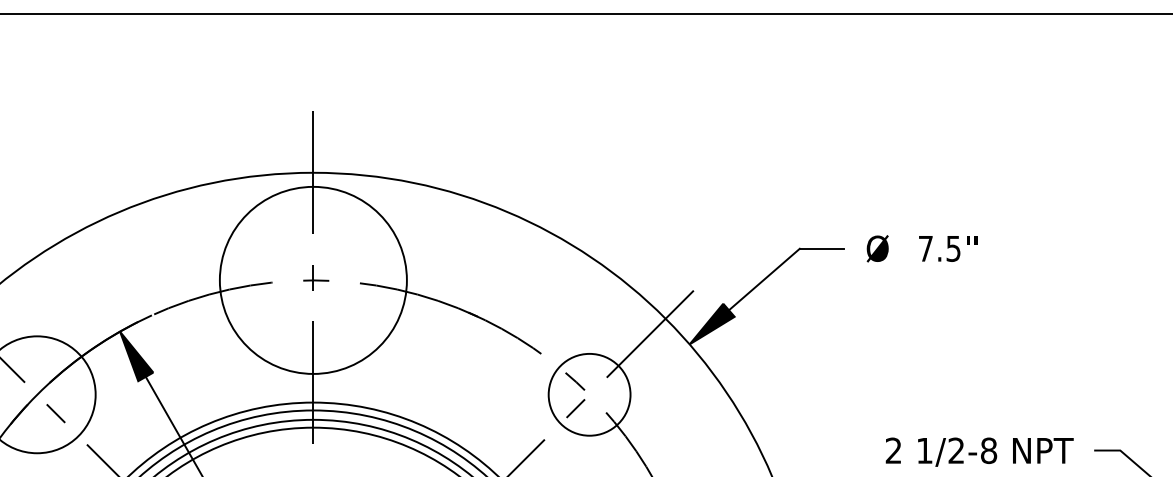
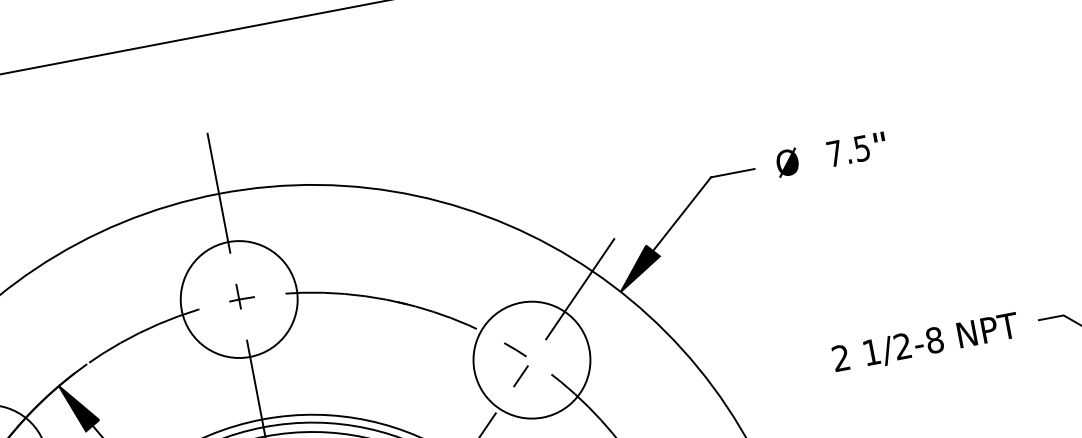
circle: (312, 279) -> (238, 298), size x0.62
circle: (589, 394) -> (531, 359), size x1.43

